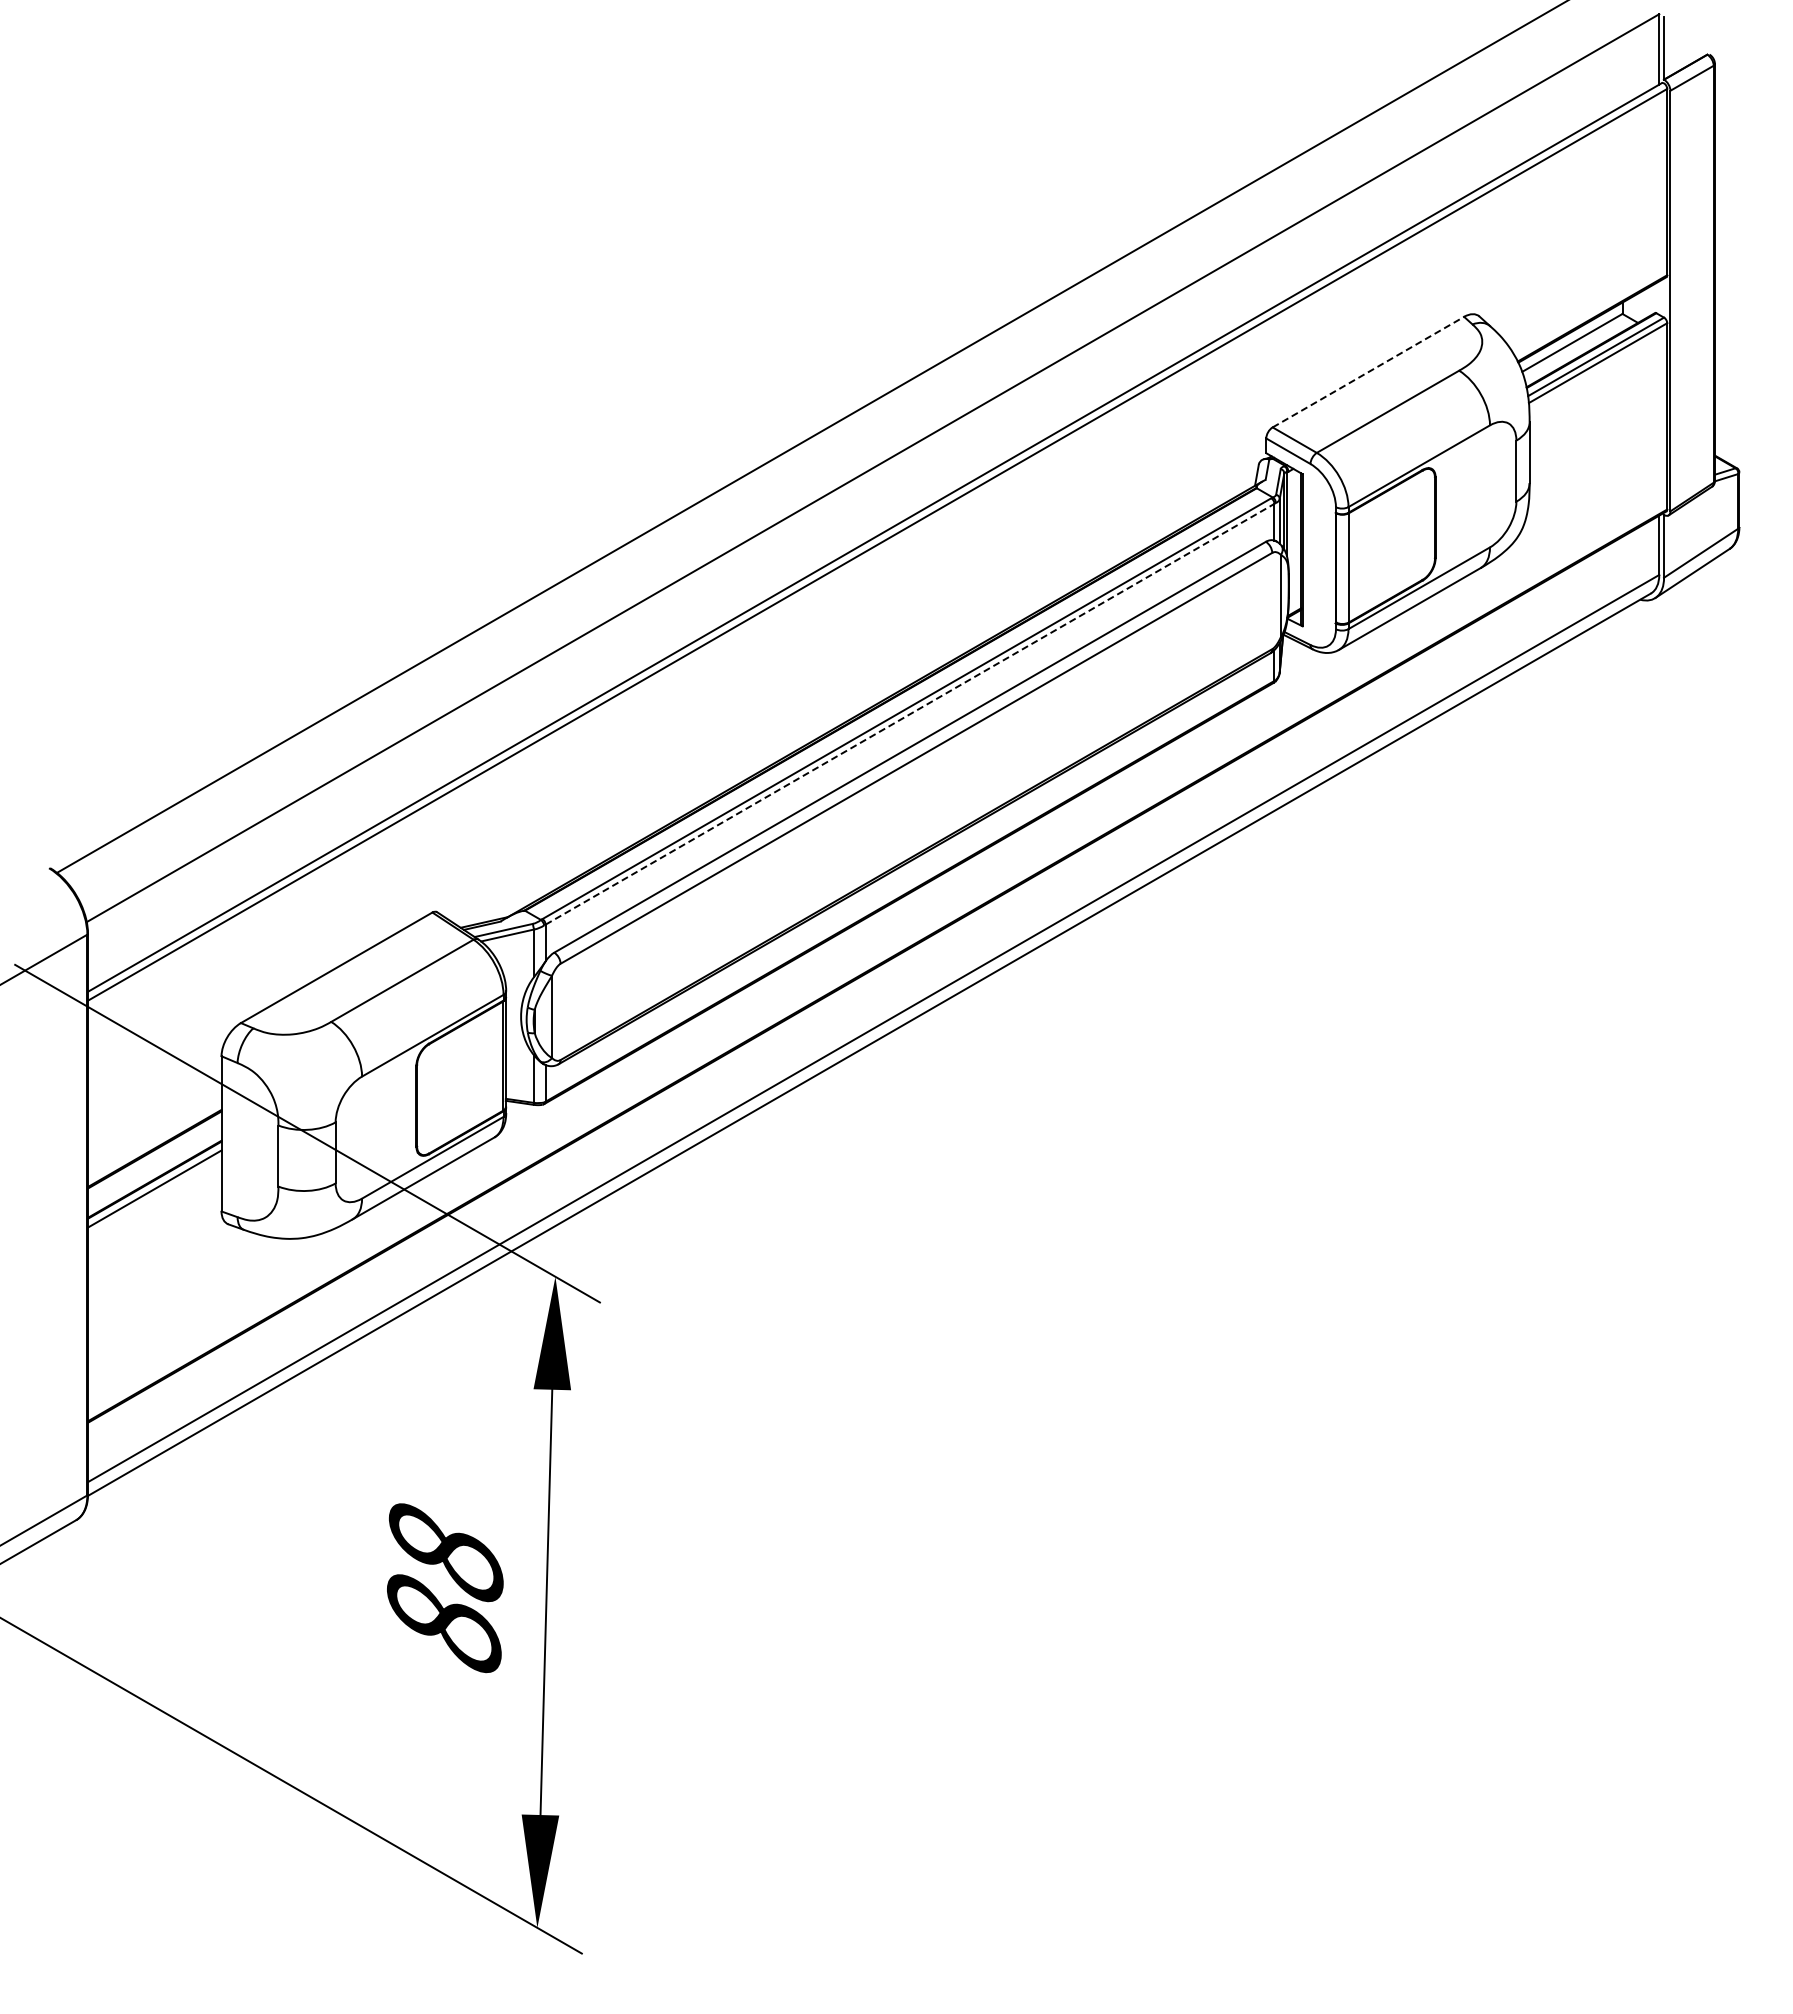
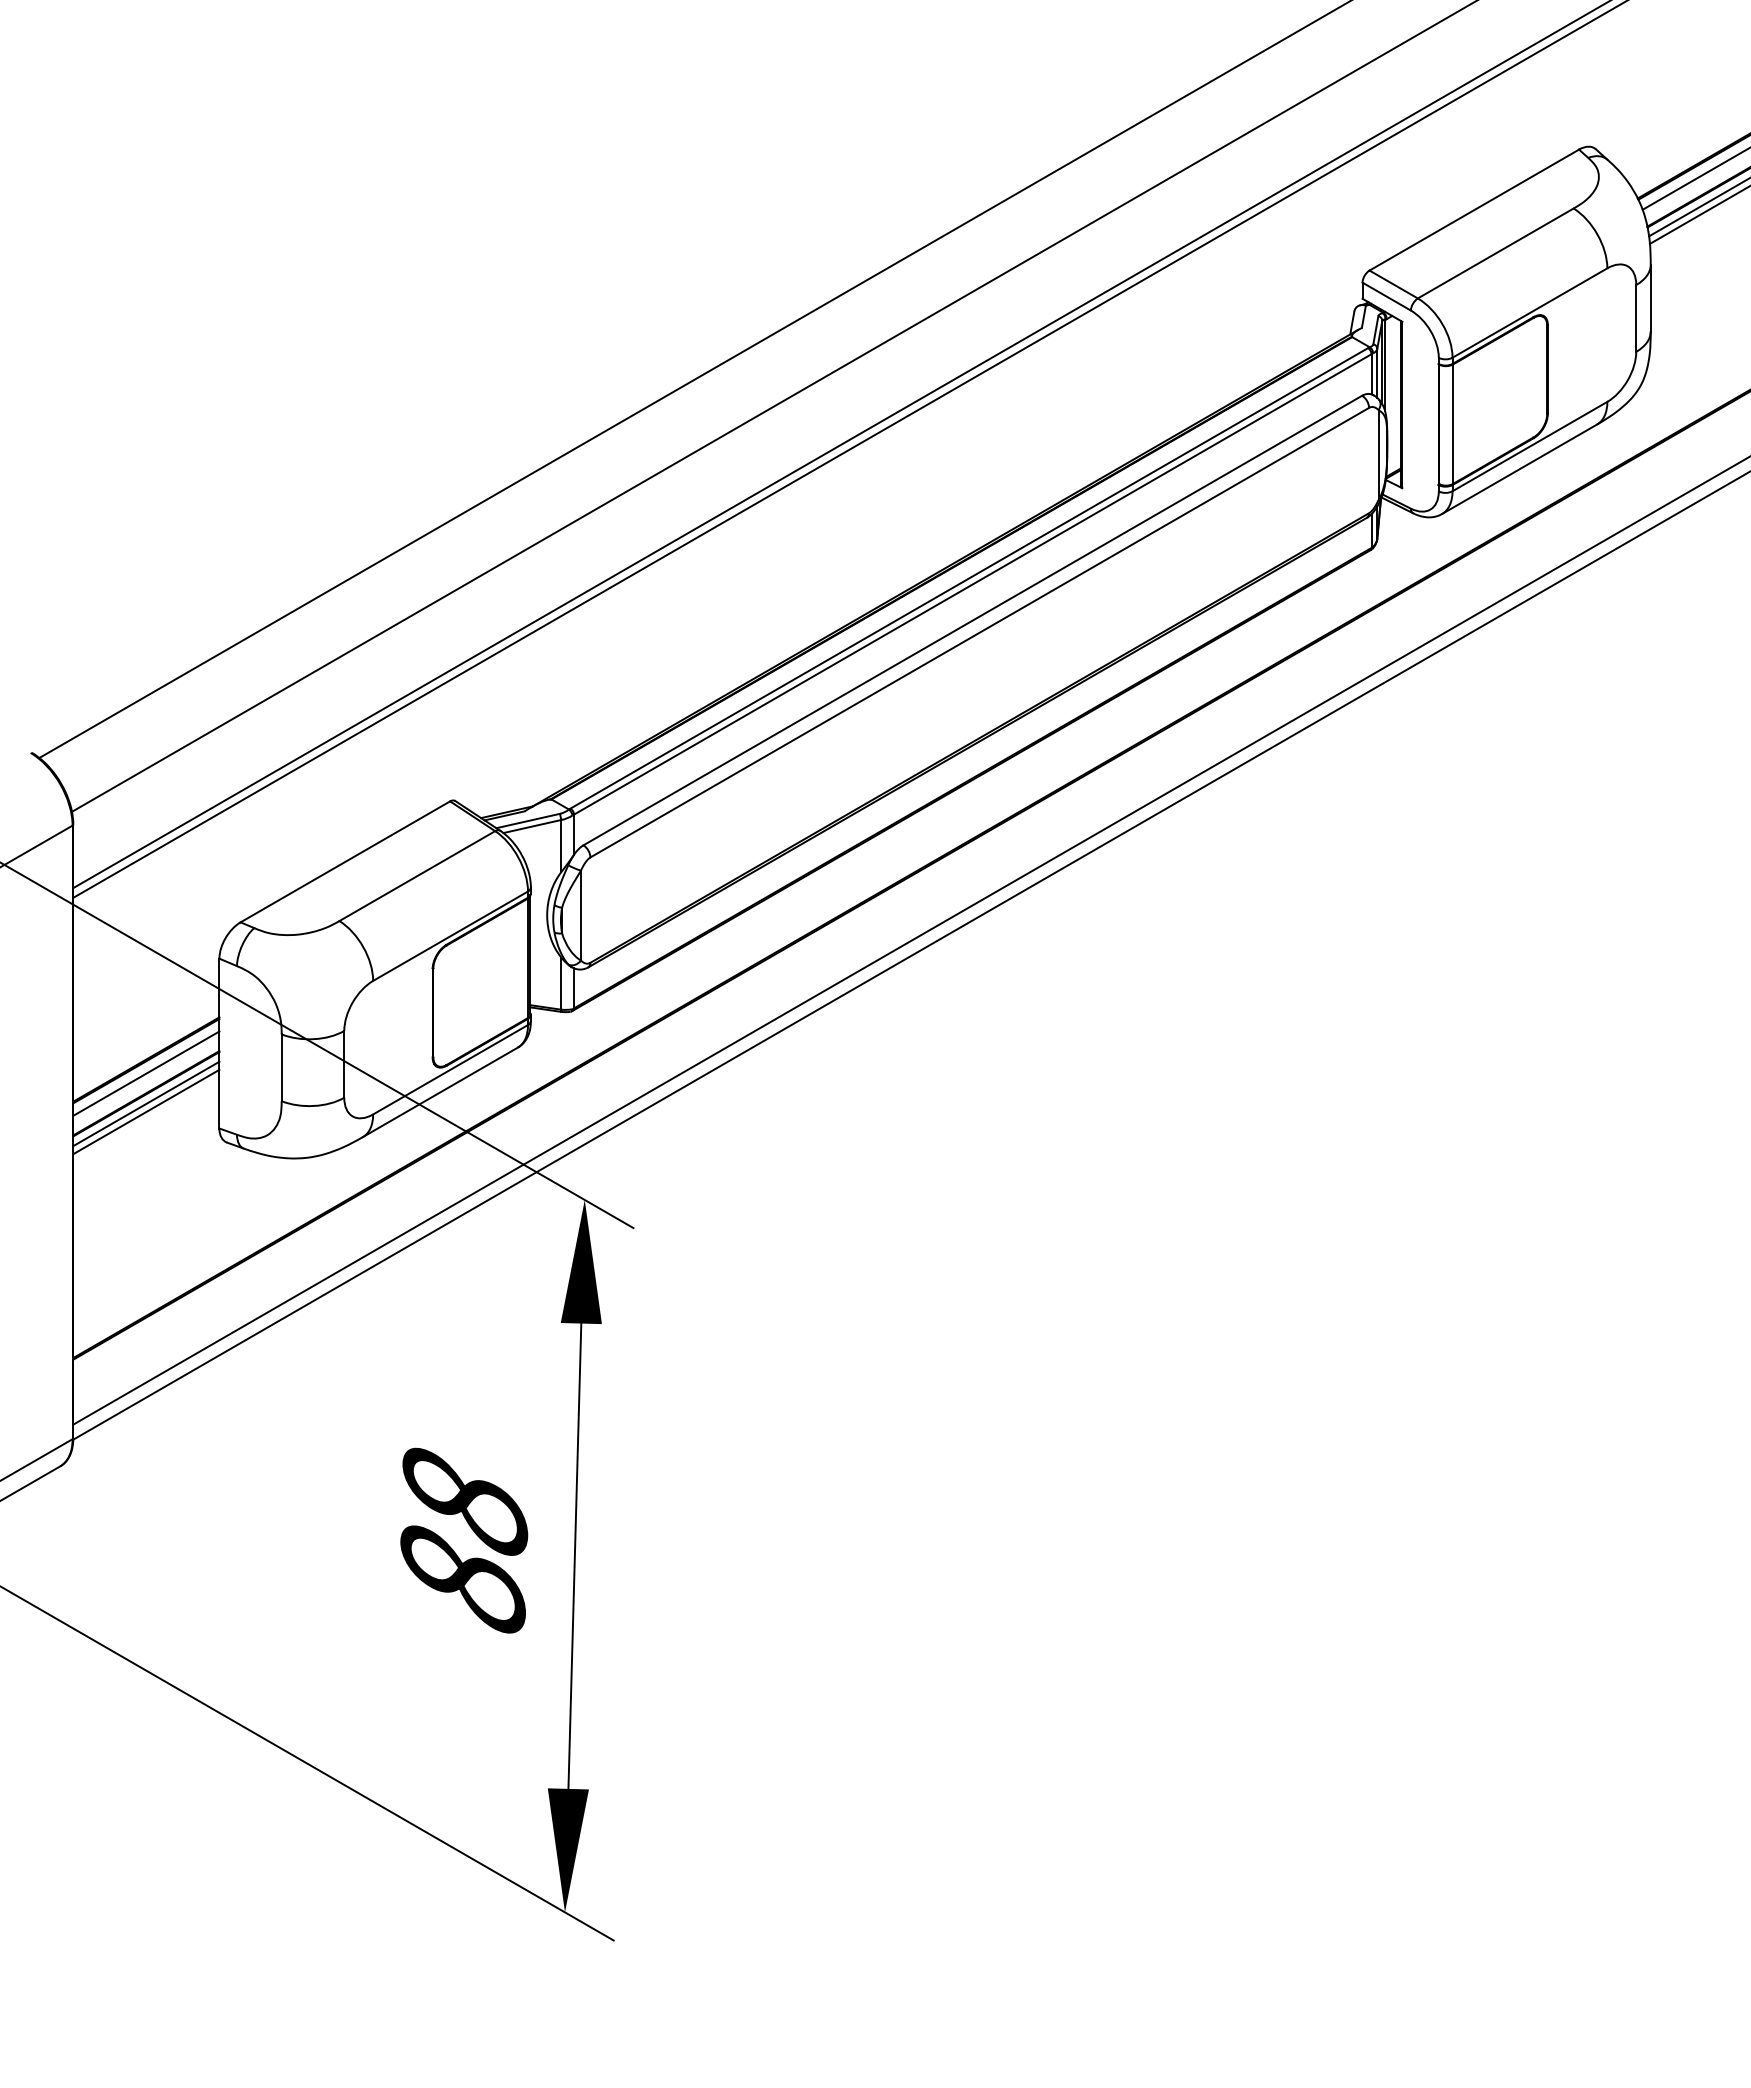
line: (1368, 372) -> (1474, 210), dashed -> solid
line: (910, 714) -> (973, 584), dashed -> solid
line: (154, 1160) -> (146, 1072), added
line: (154, 1195) -> (146, 1111), added

